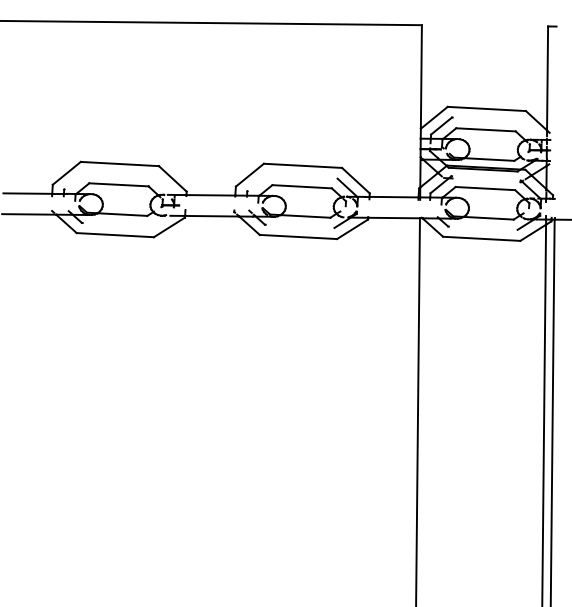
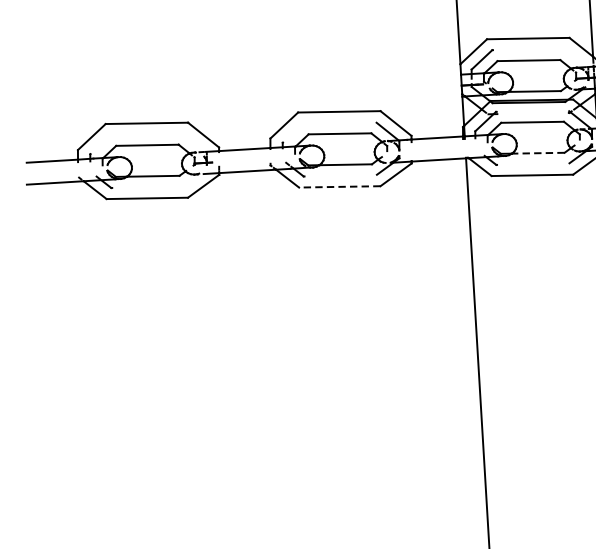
line: (488, 218) -> (538, 153), solid -> dashed
line: (298, 236) -> (339, 186), solid -> dashed

